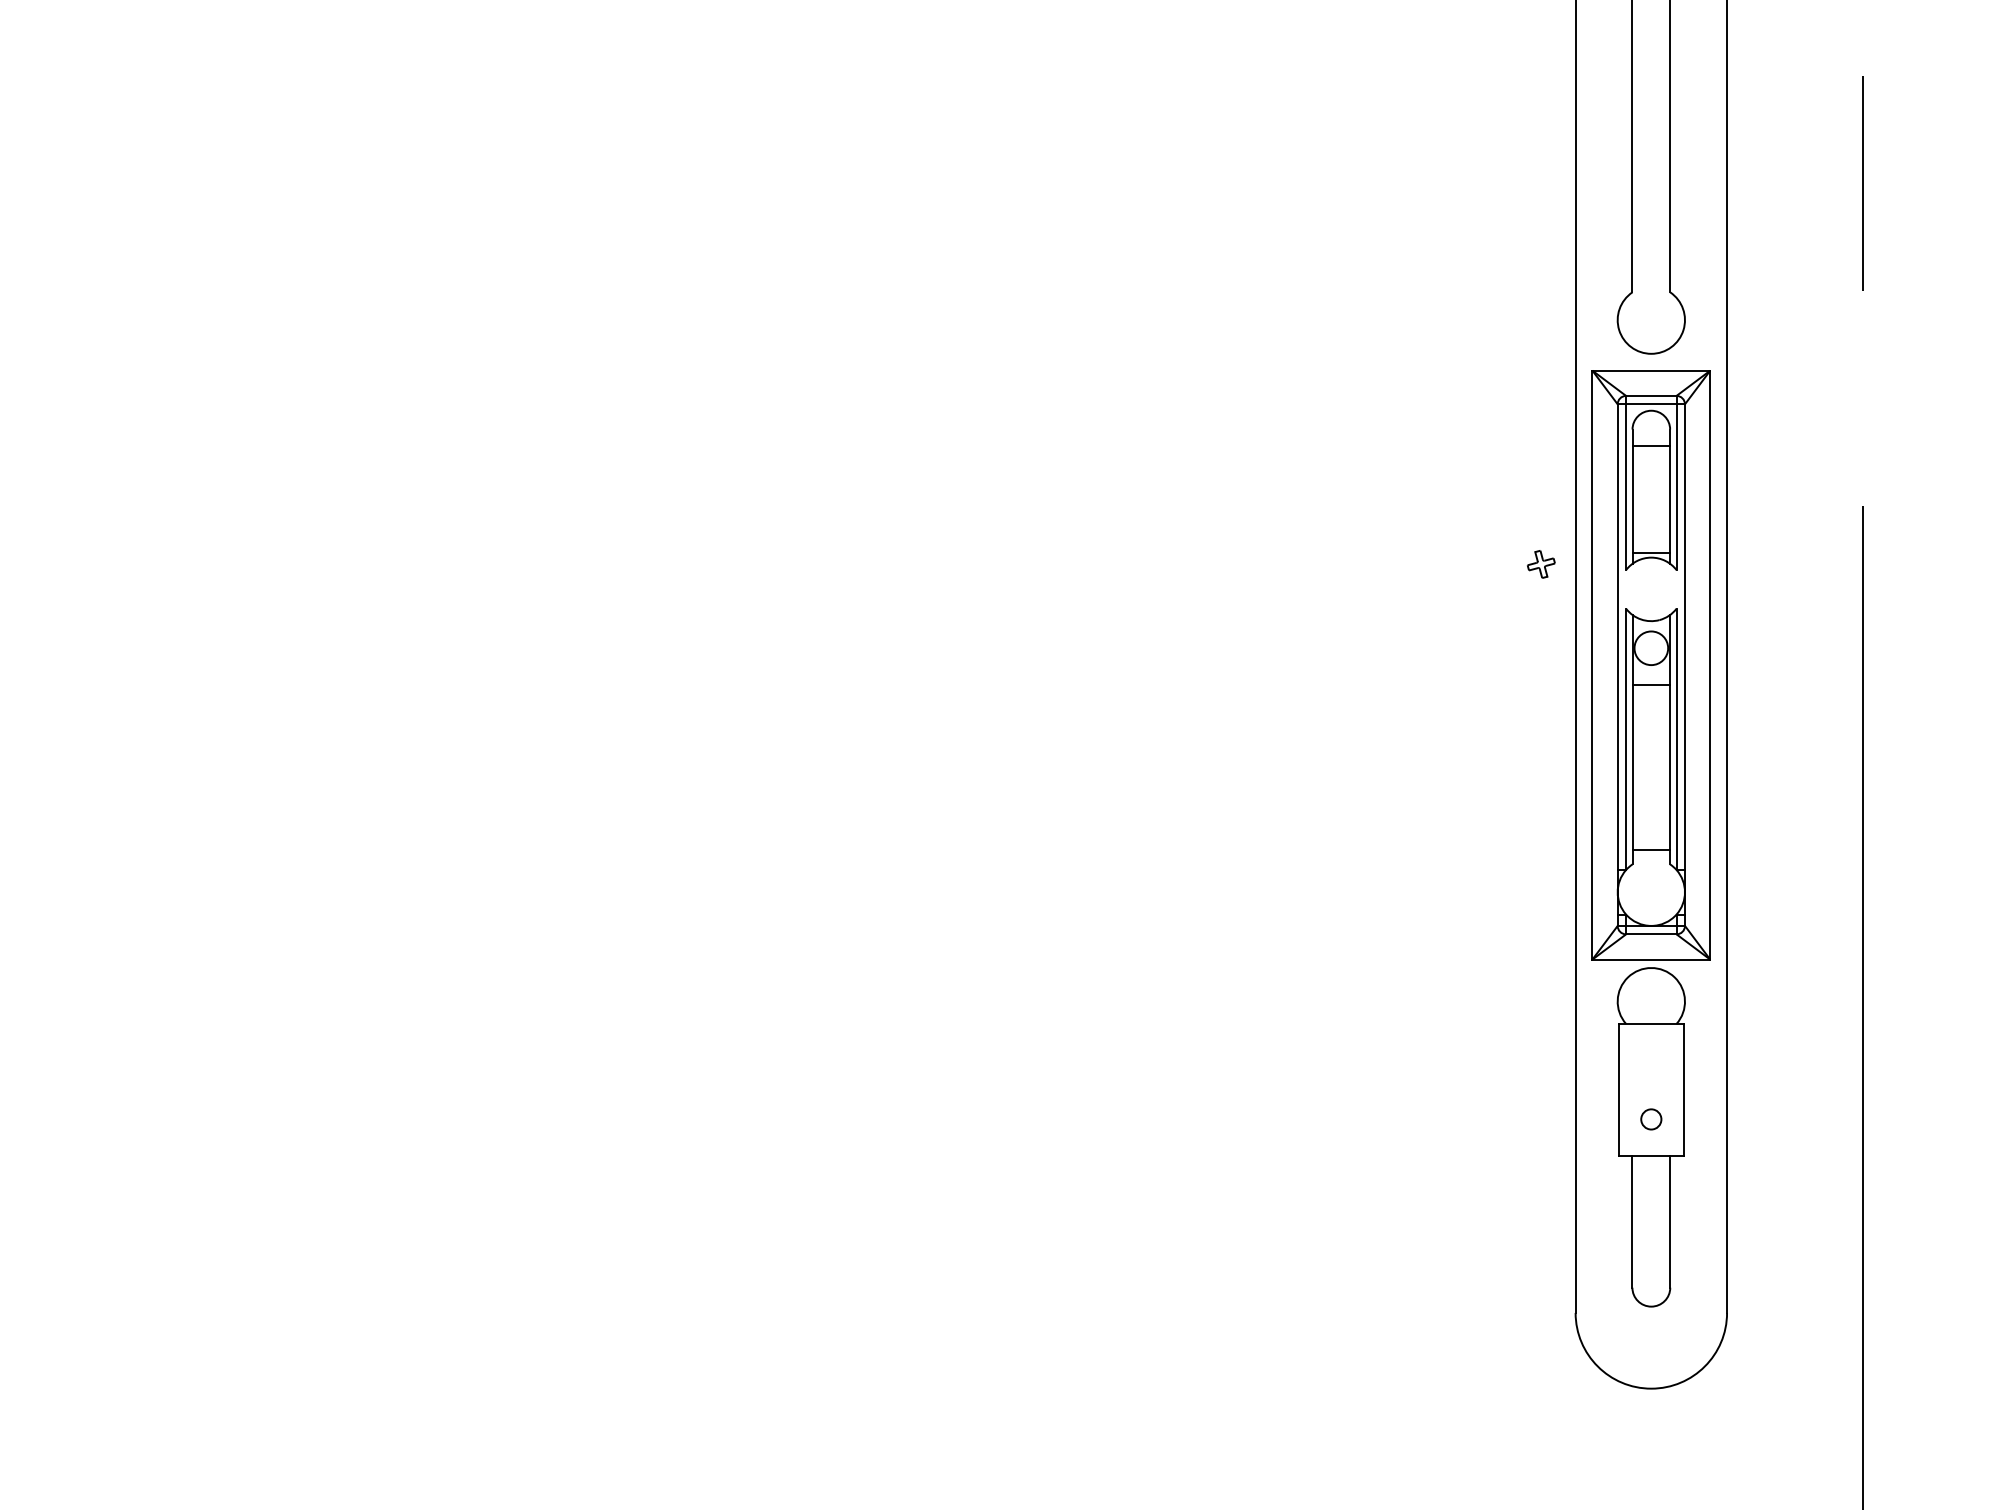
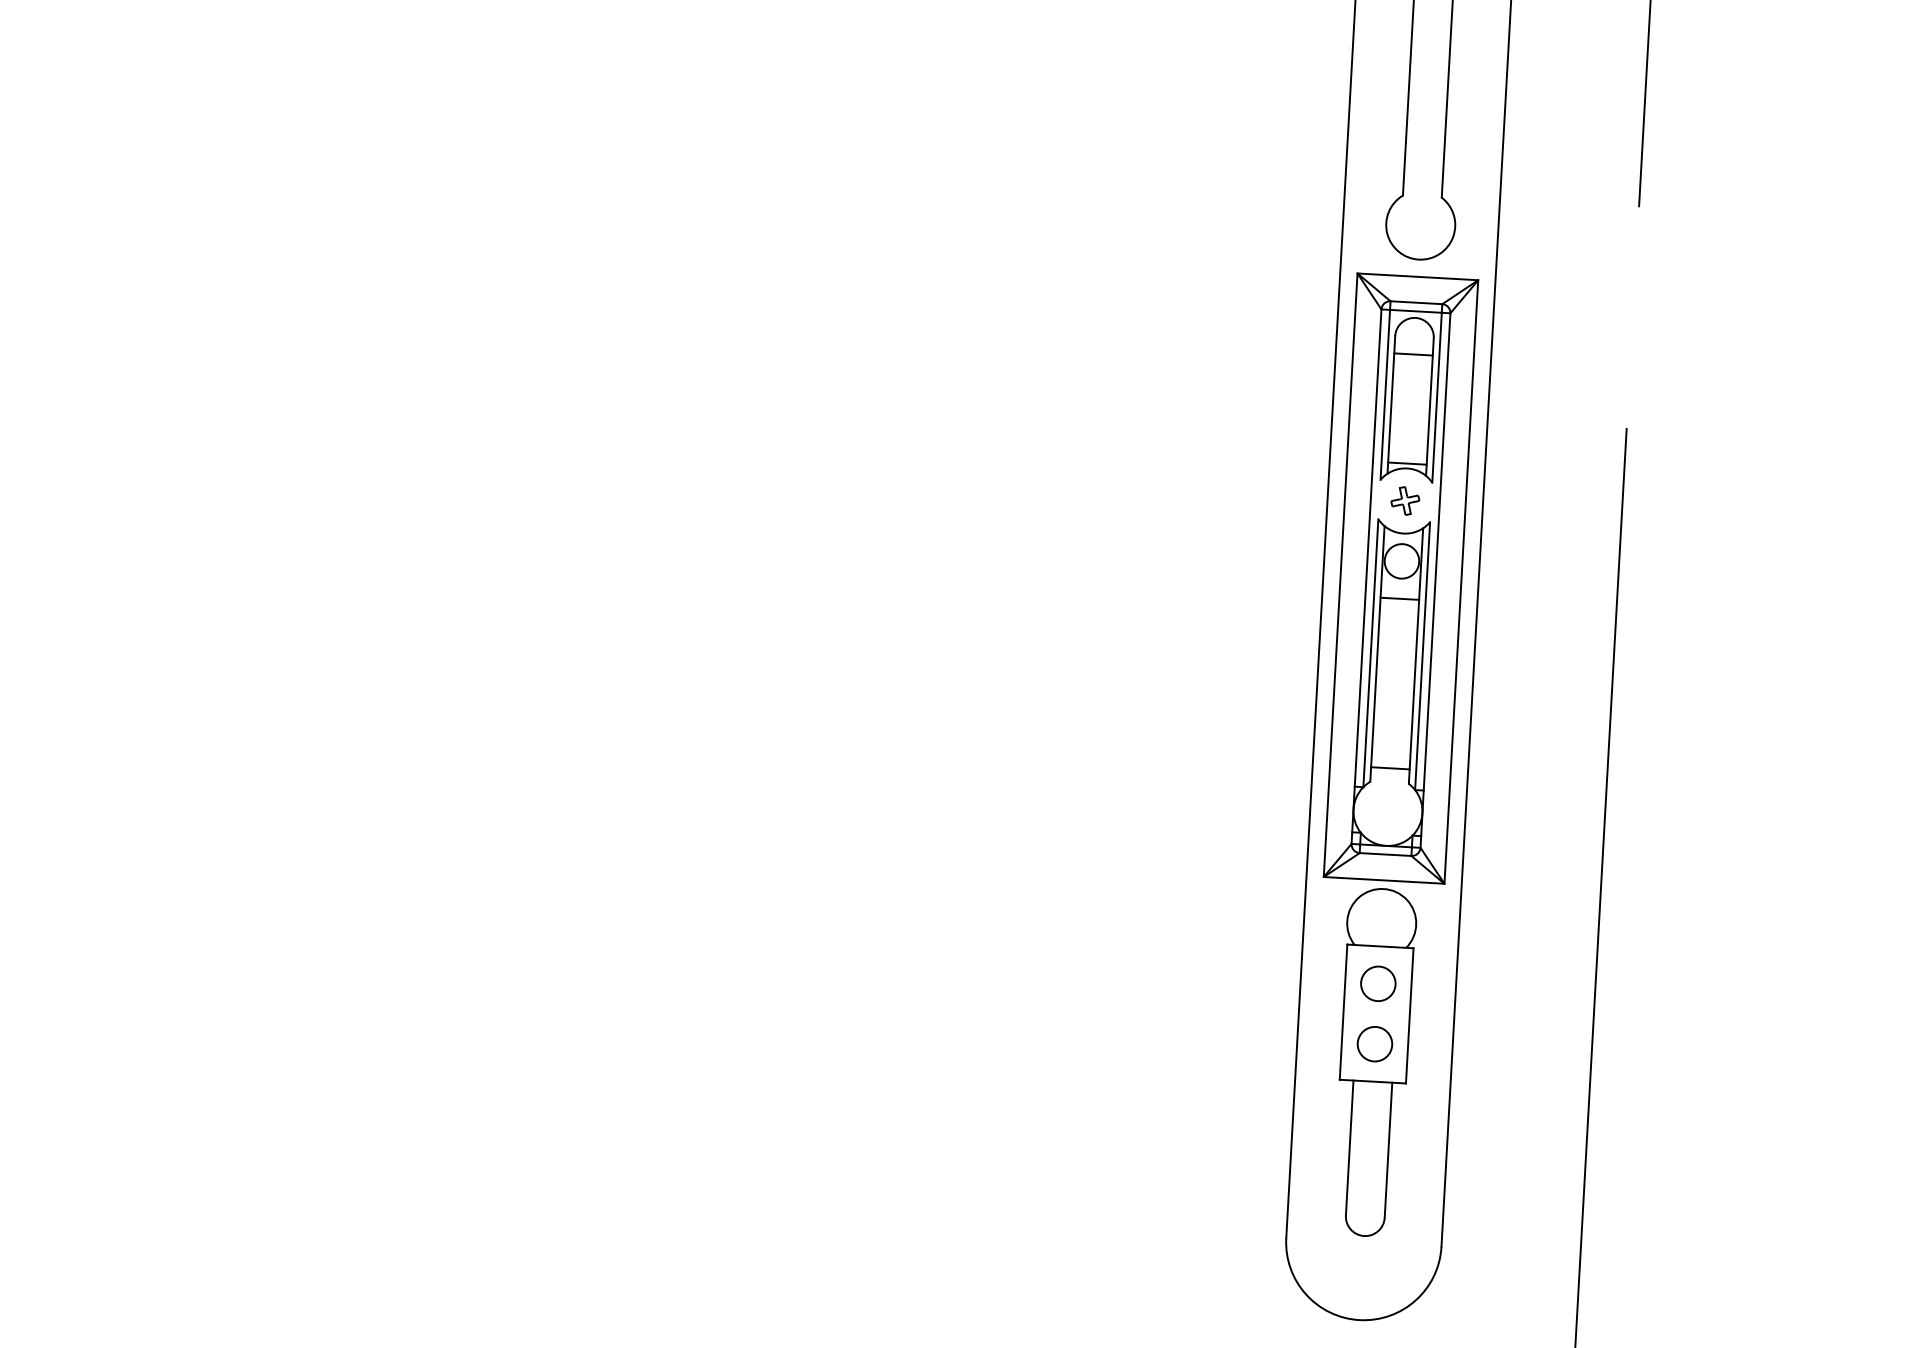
part: (1541, 564) -> (1405, 501), moved
circle: (1651, 1060) -> (1378, 983), added
circle: (1651, 1119) -> (1375, 1044), size x1.67

